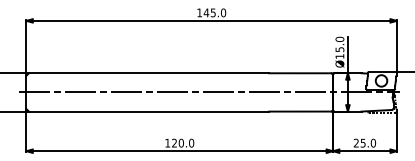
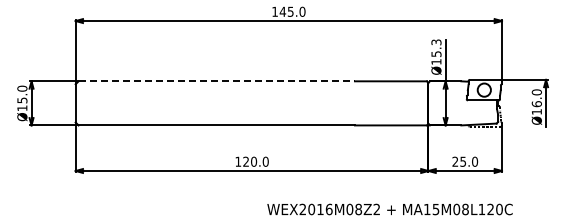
text: (339, 39) -> (436, 42), Ø15.0 -> Ø15.3
line: (149, 73) -> (217, 81), solid -> dashed
line: (209, 92) -> (286, 103), removed

